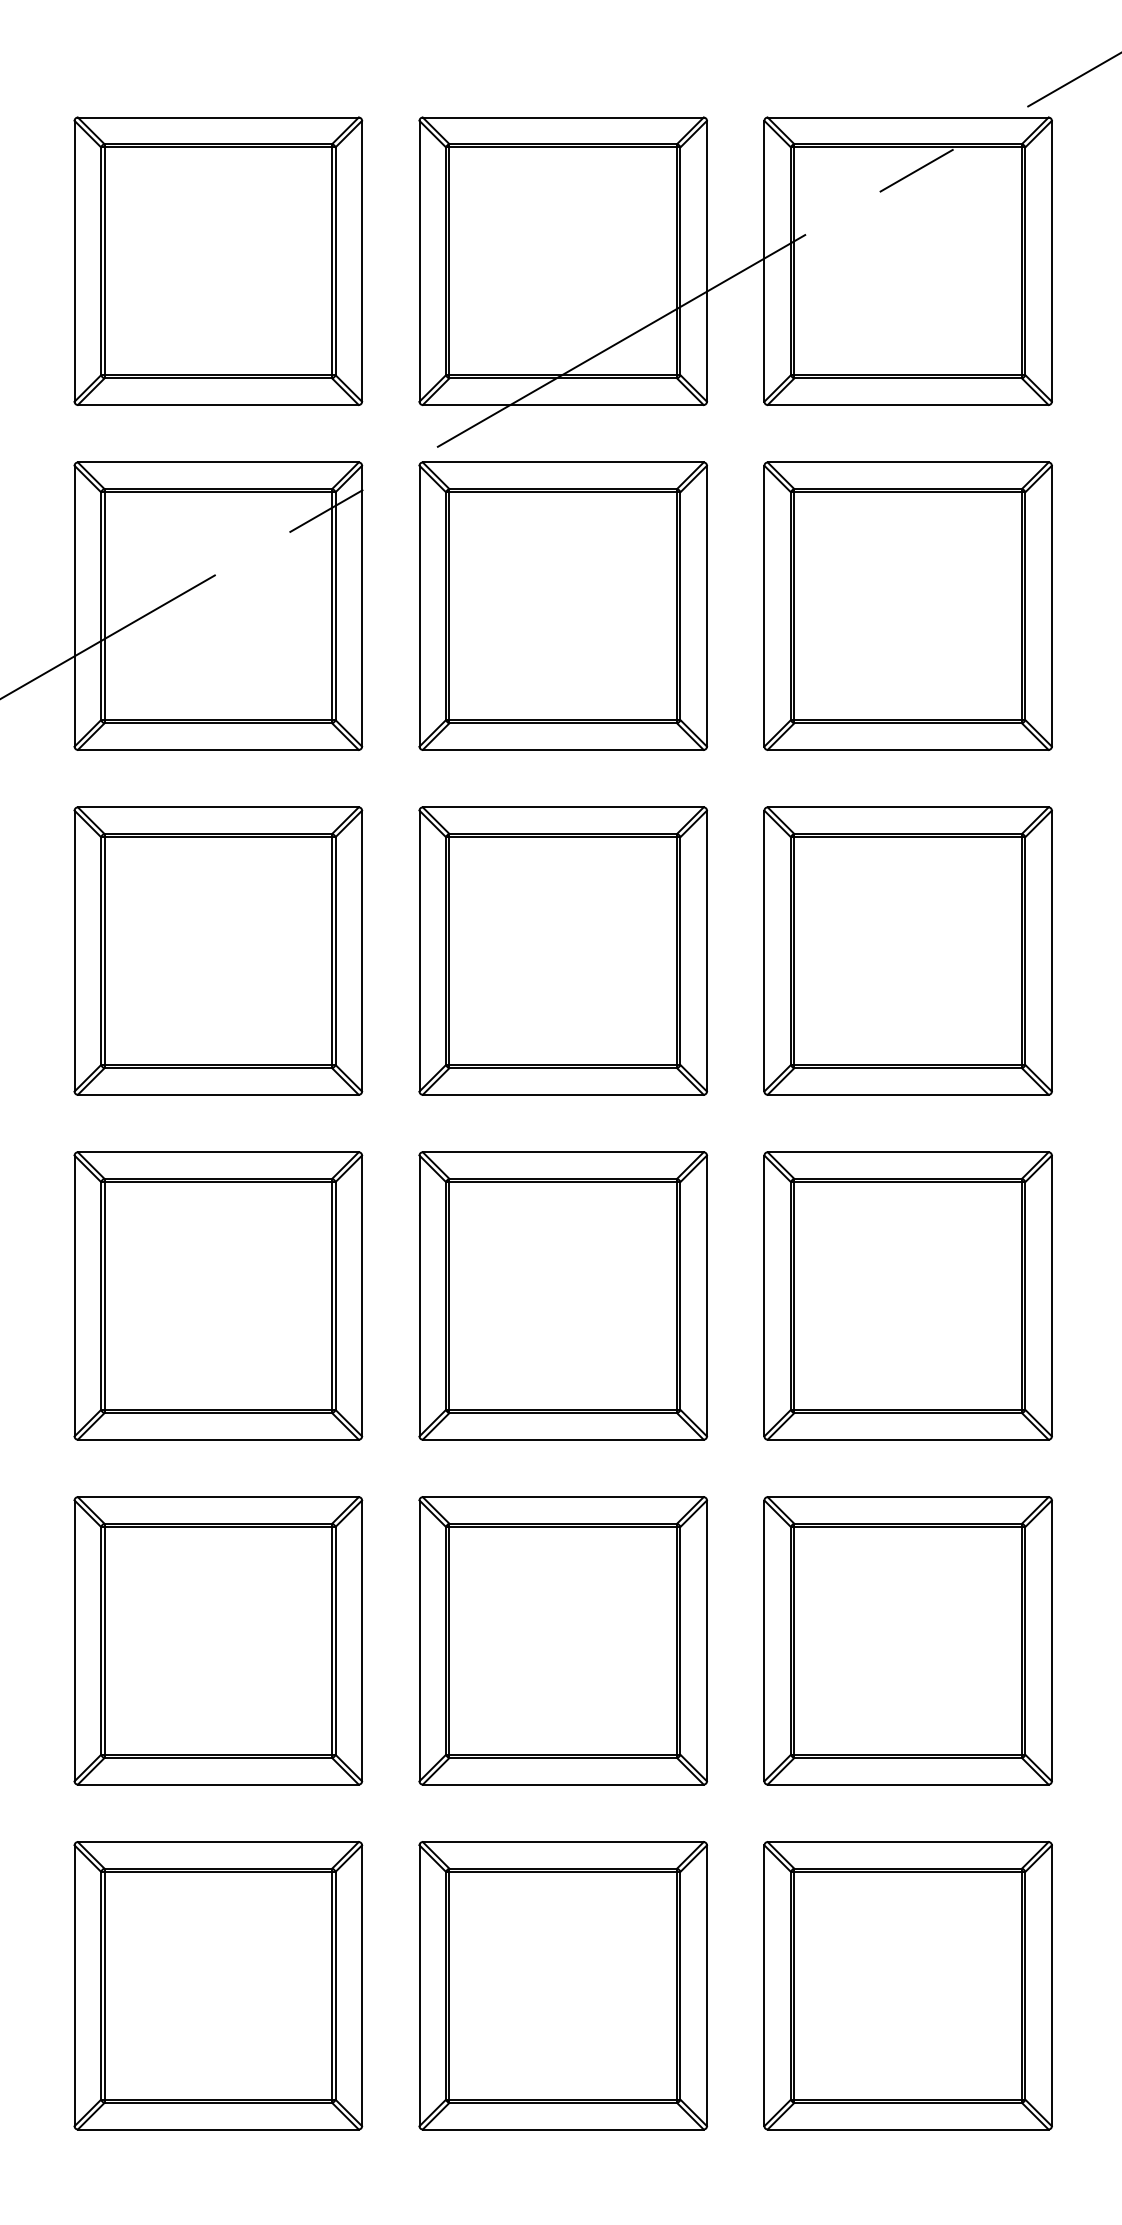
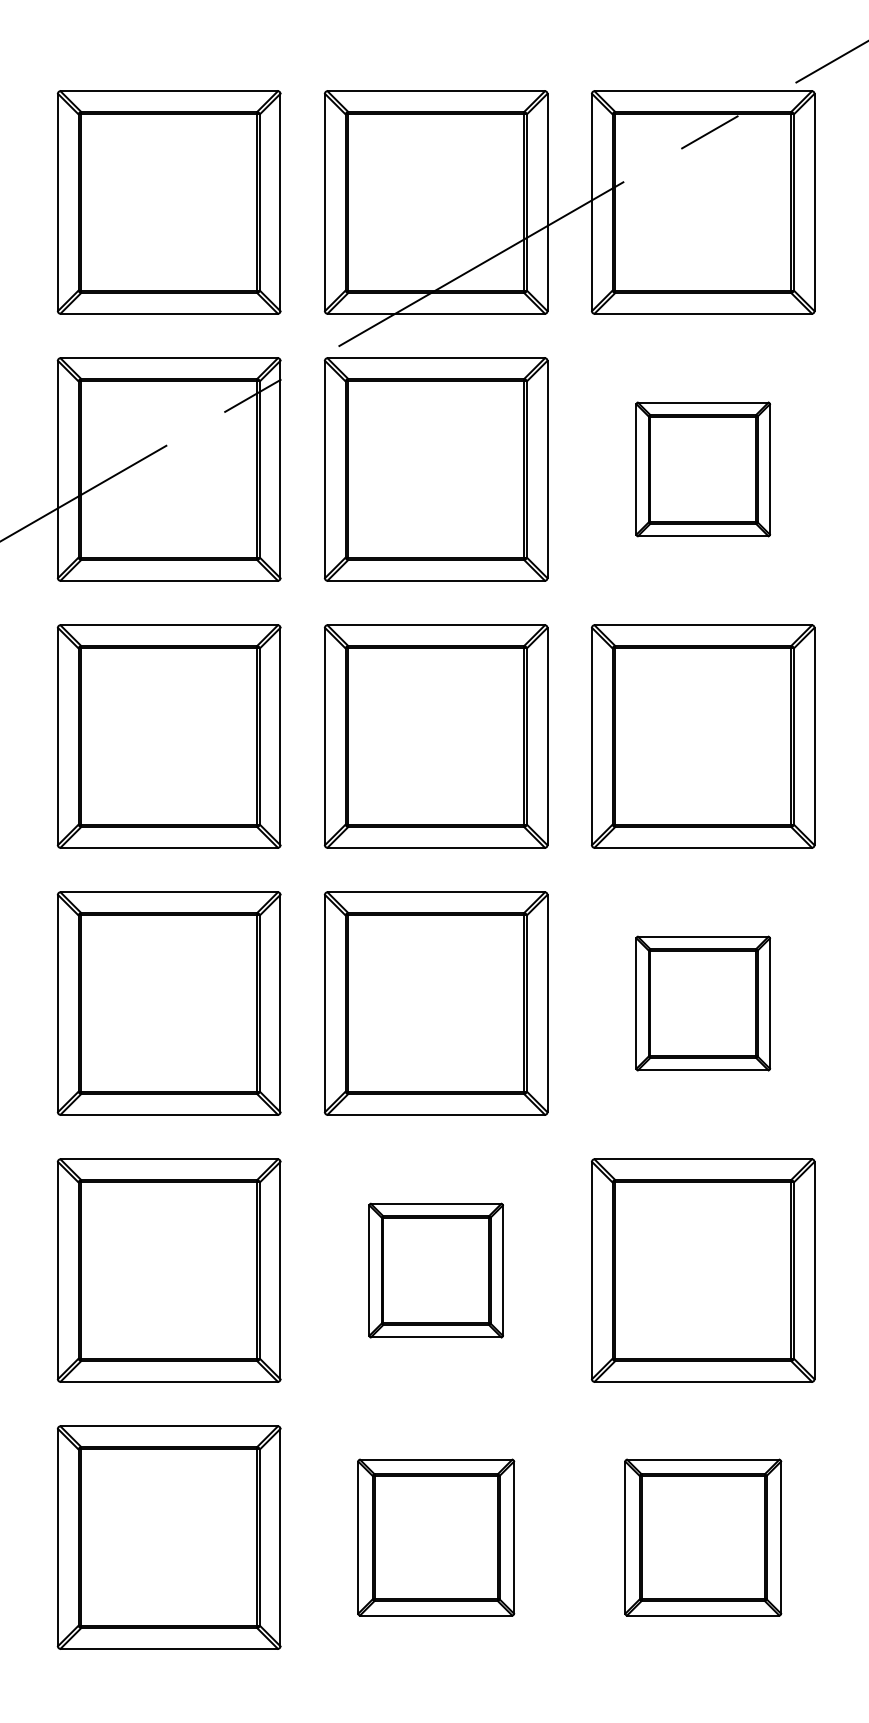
part: (907, 605) -> (702, 468), size x0.6
part: (907, 1295) -> (702, 1003), size x0.6
part: (562, 1640) -> (435, 1270), size x0.6
part: (562, 1985) -> (435, 1537), size x0.7
part: (907, 1985) -> (702, 1537), size x0.7

